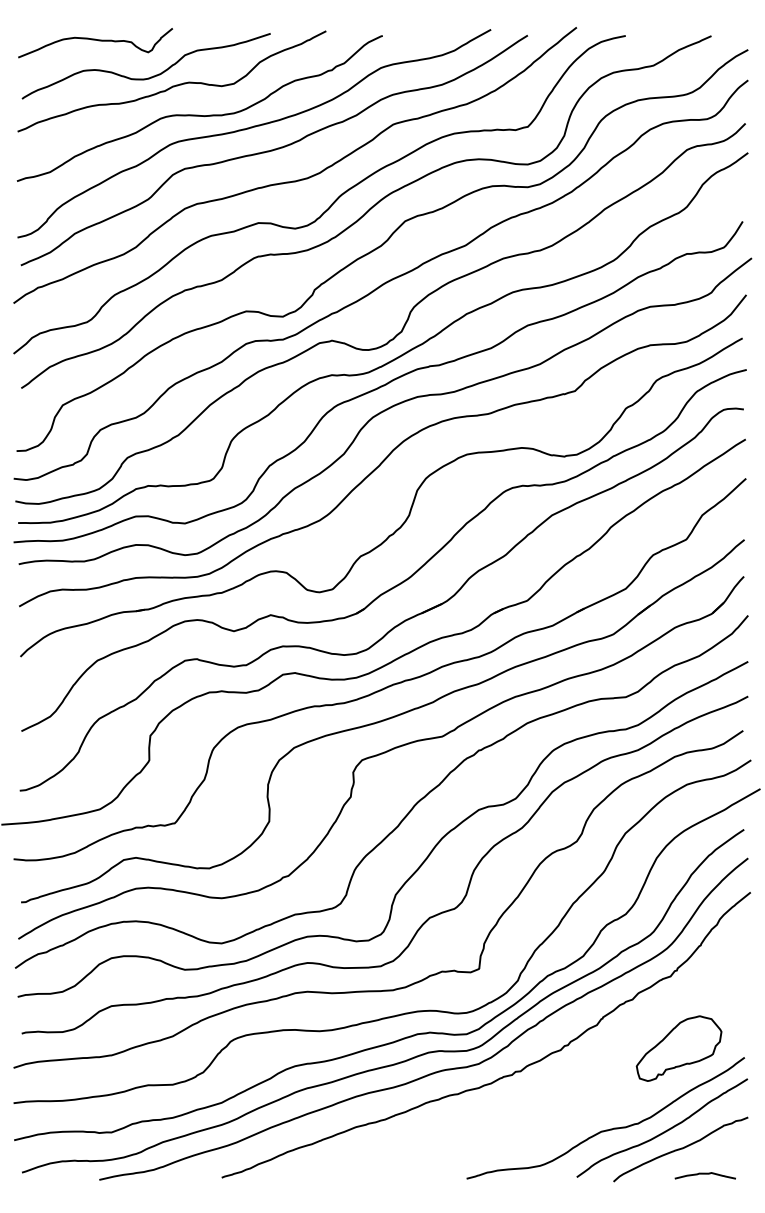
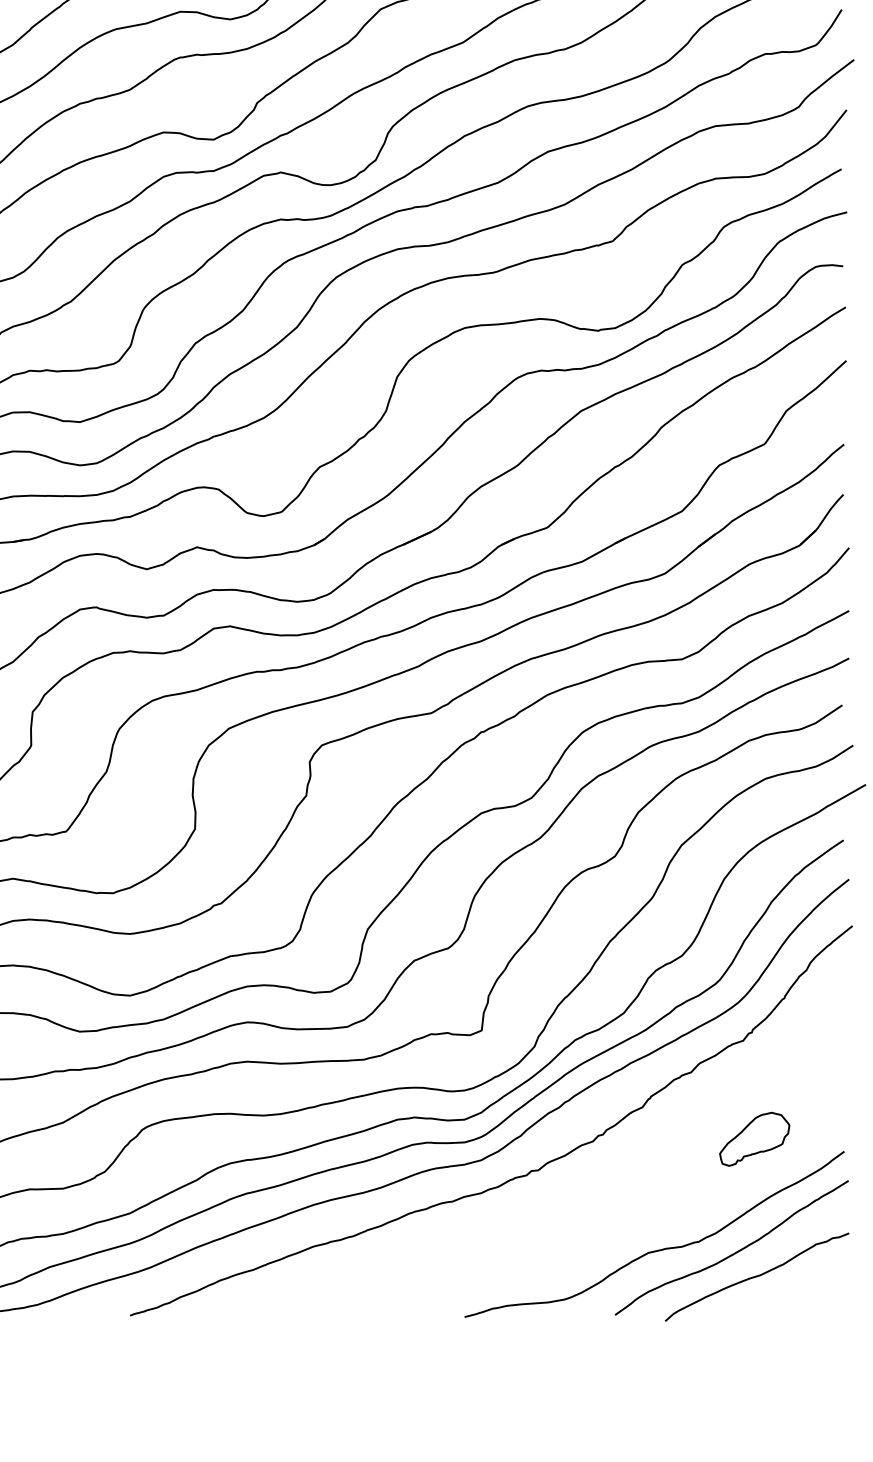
part: (678, 1048) -> (753, 1139), size x0.6
curve: (704, 1174) -> (789, 1311), removed

